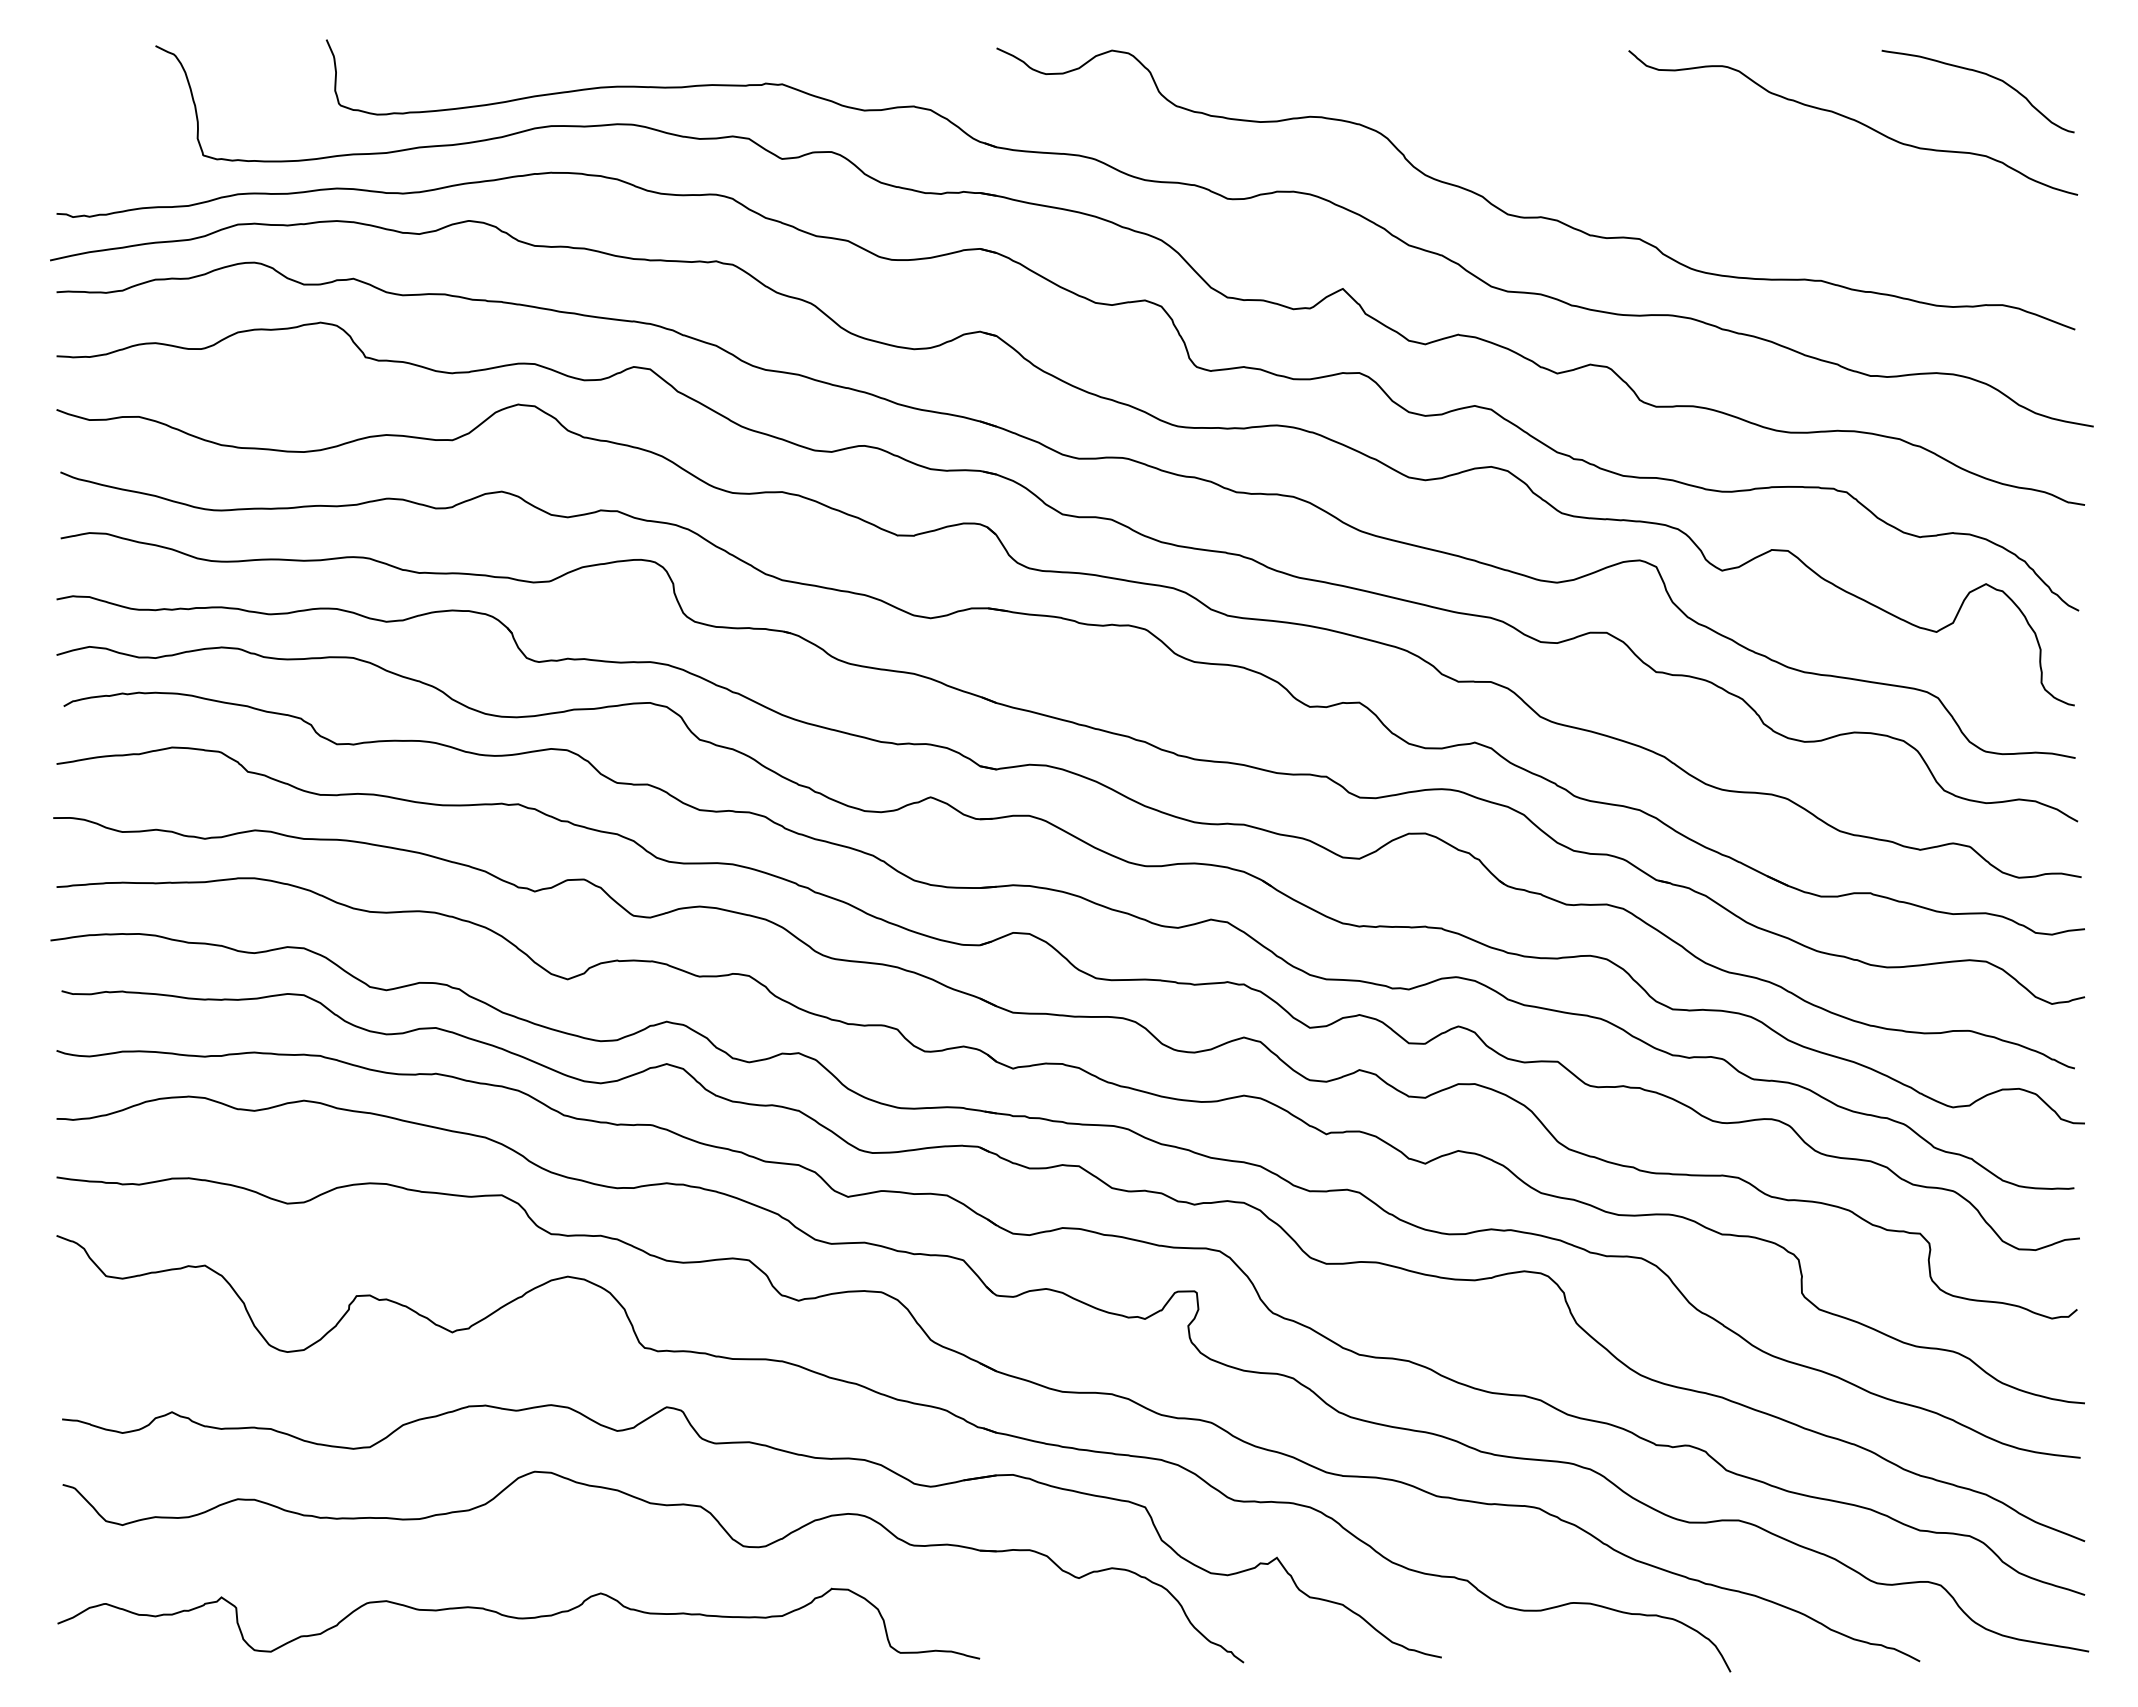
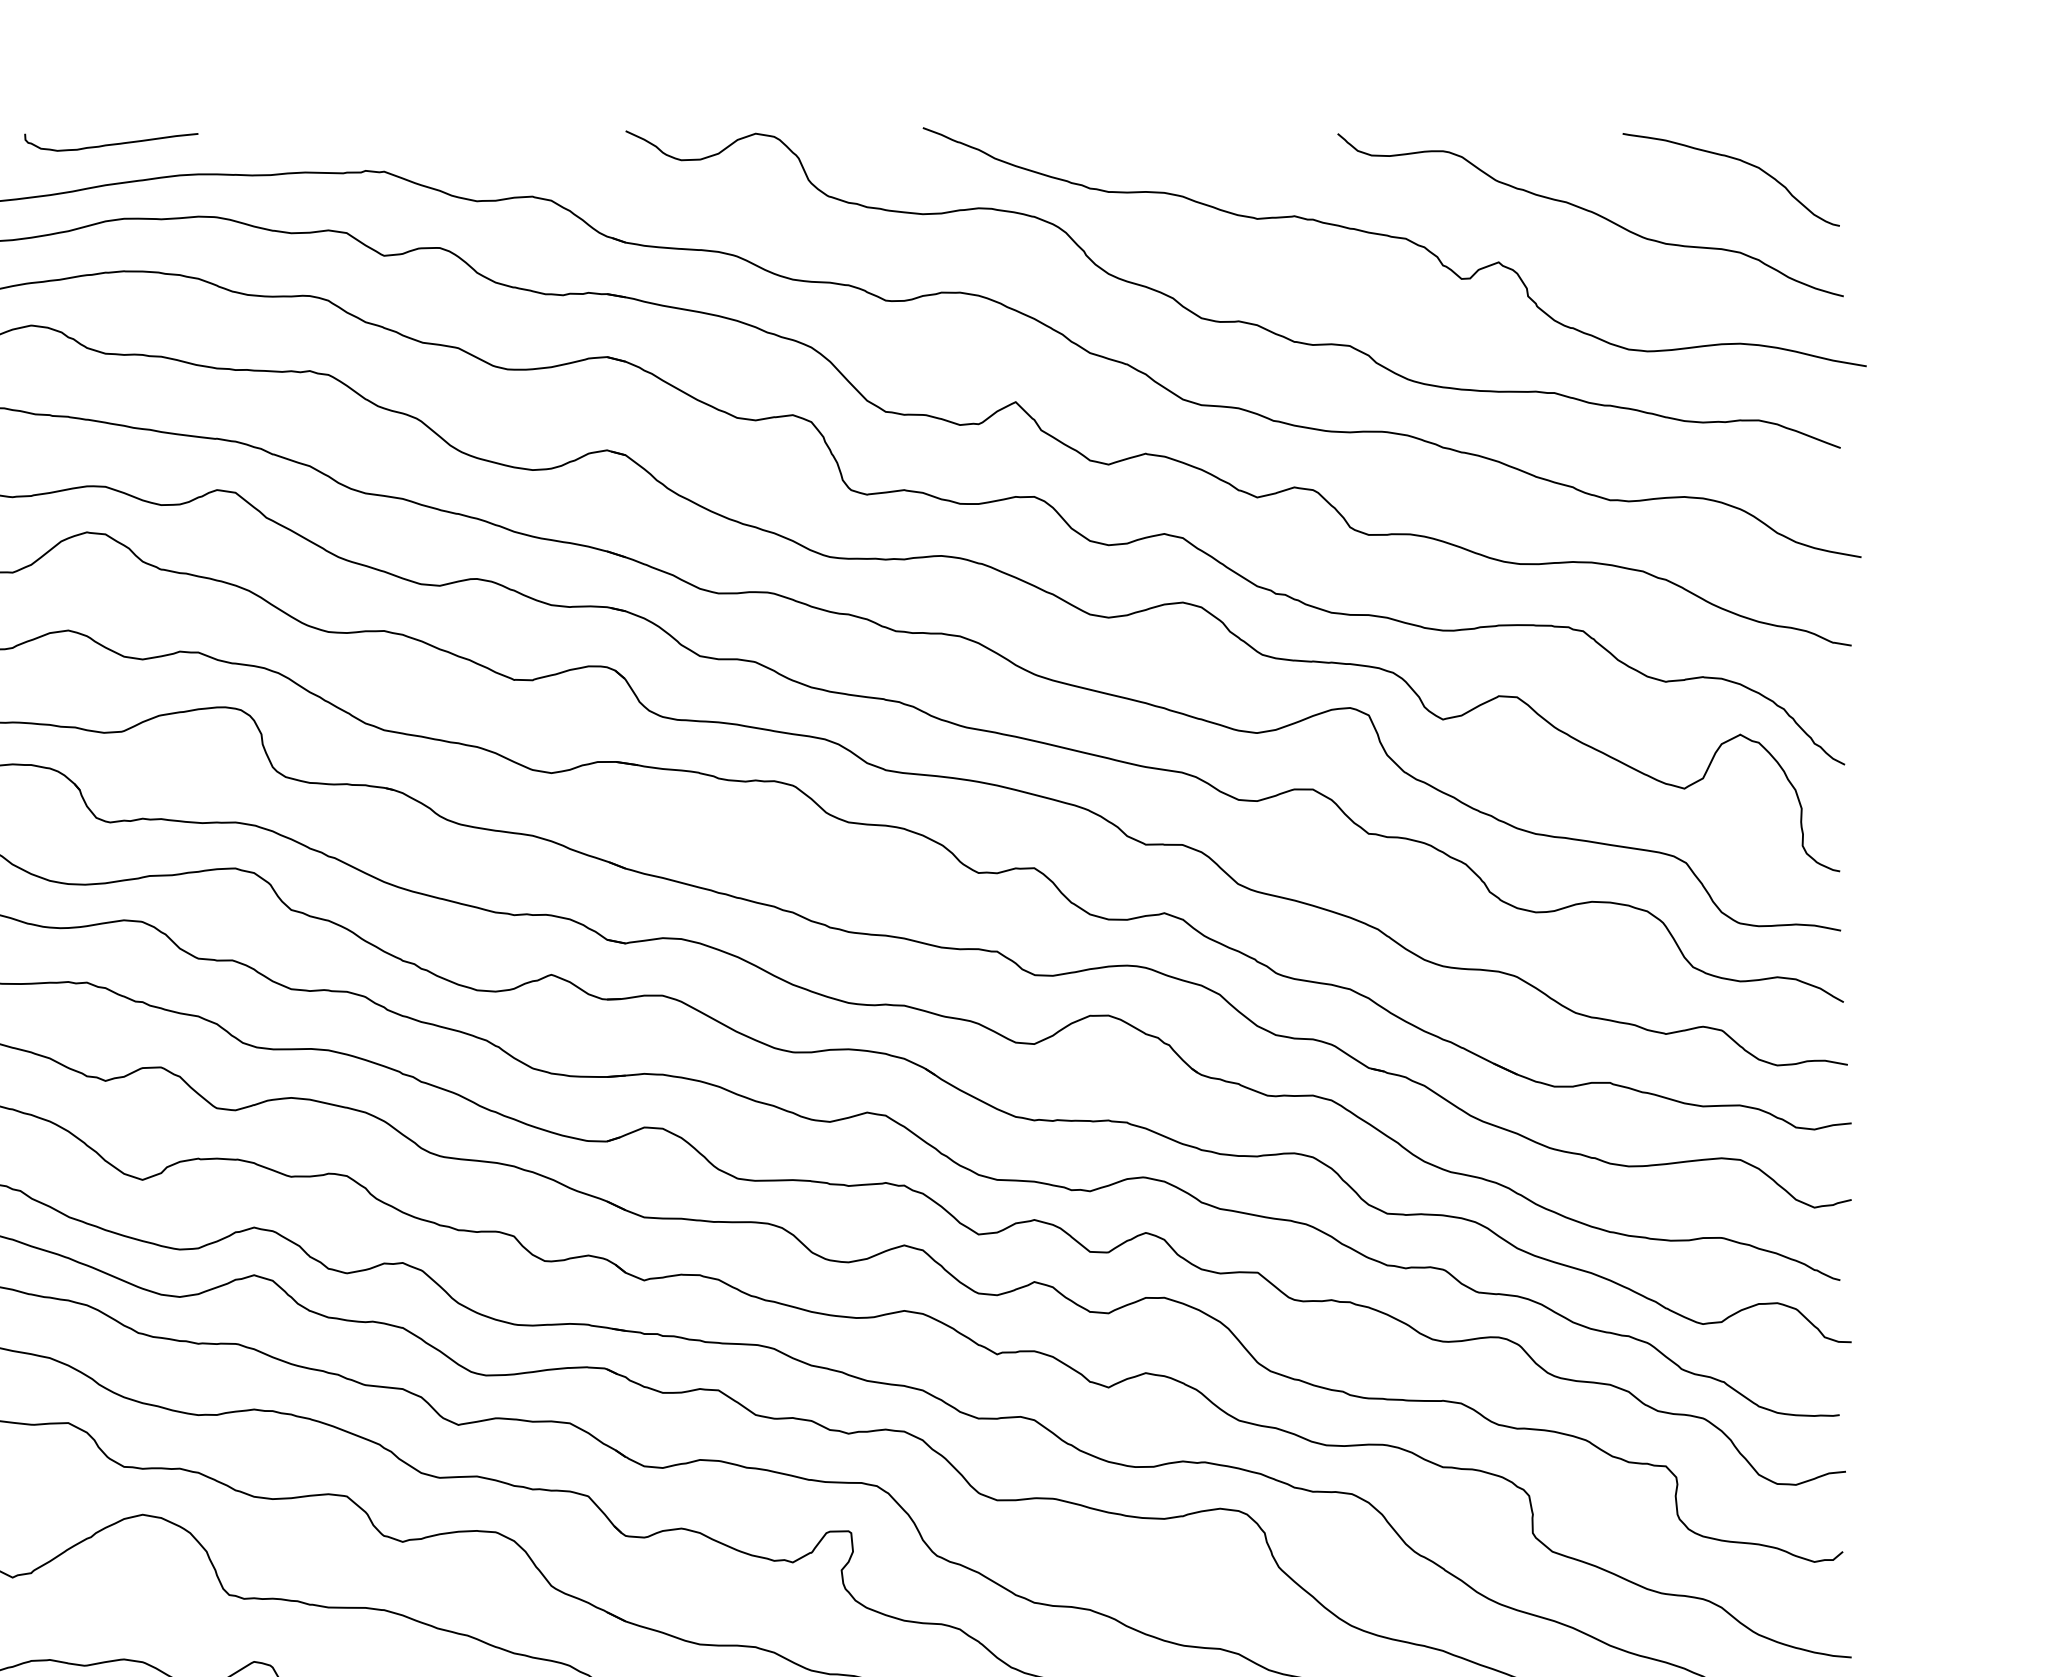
curve: (539, 59) -> (110, 143), added
curve: (1679, 143) -> (1394, 238), added

